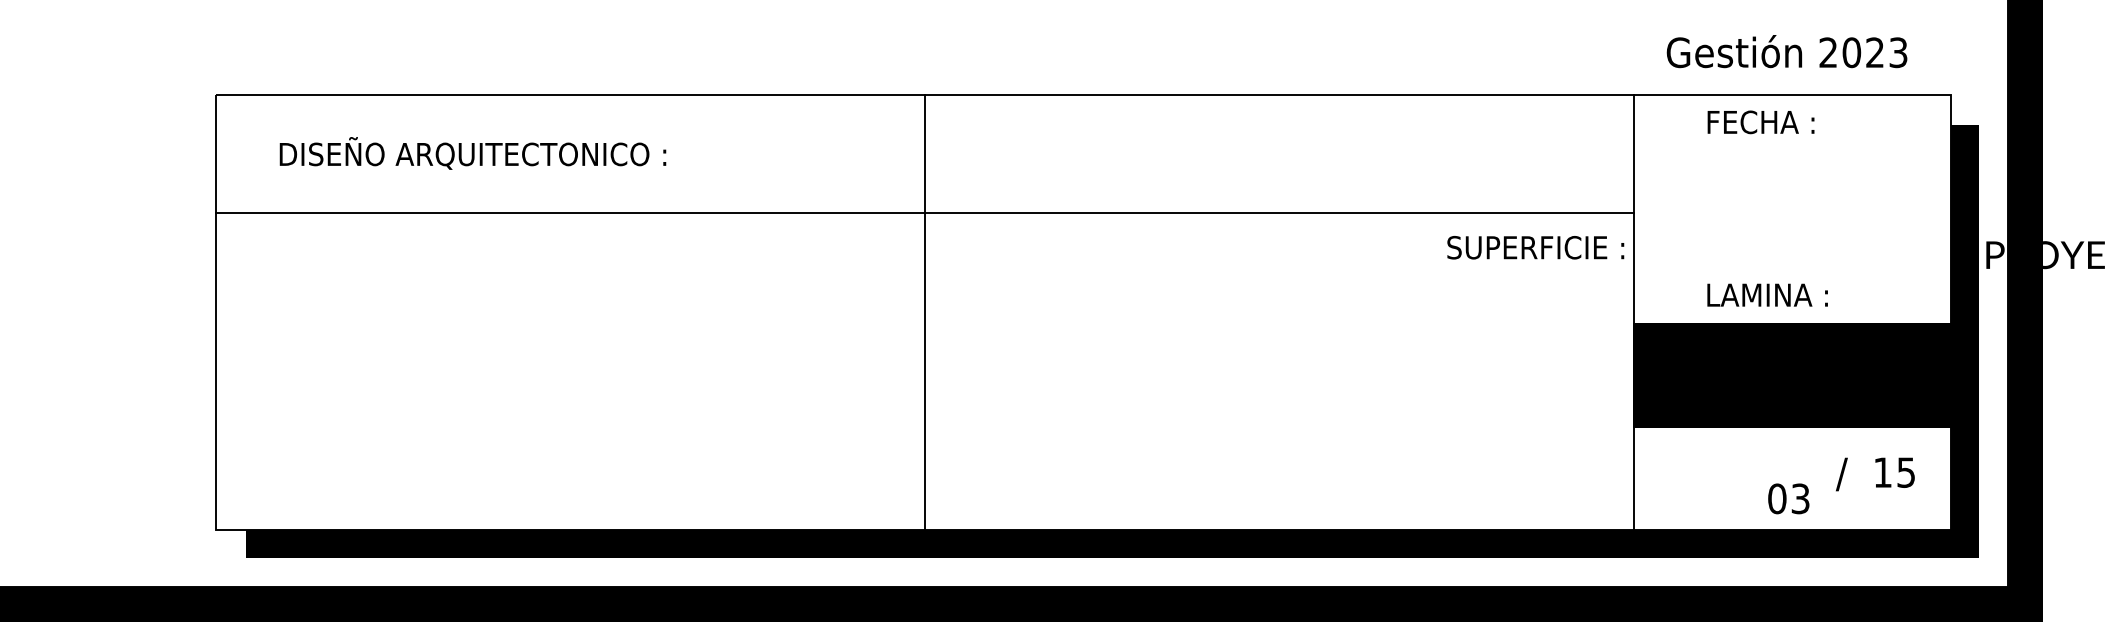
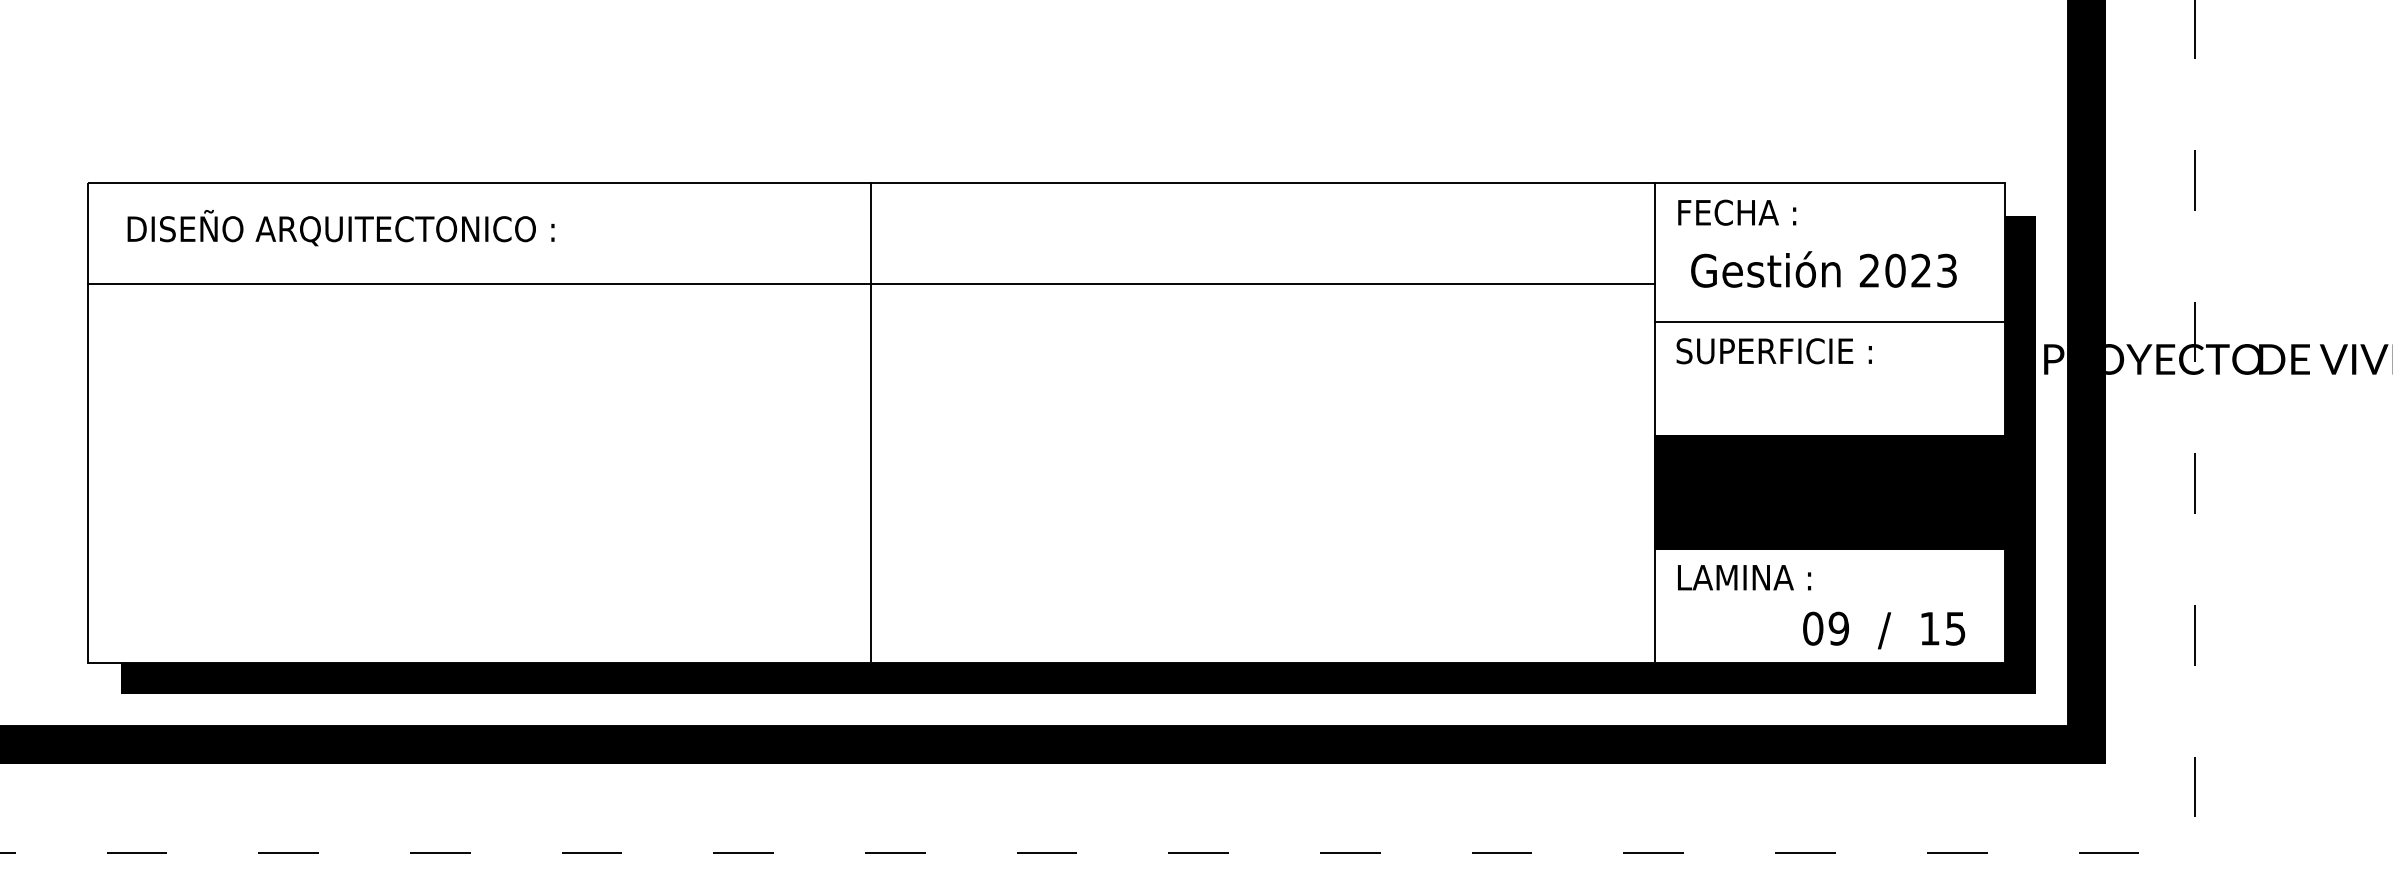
text: (1786, 51) -> (1823, 269), moved
text: (1761, 122) -> (1737, 212), moved
text: (472, 153) -> (340, 228), moved
line: (924, 213) -> (871, 284), moved
line: (1792, 220) -> (1829, 321), added
text: (1535, 247) -> (1773, 351), moved
text: (1767, 295) -> (1744, 577), moved
text: (1875, 474) -> (1921, 630), moved
text: (1800, 498) -> (1838, 628), 03 -> 09

